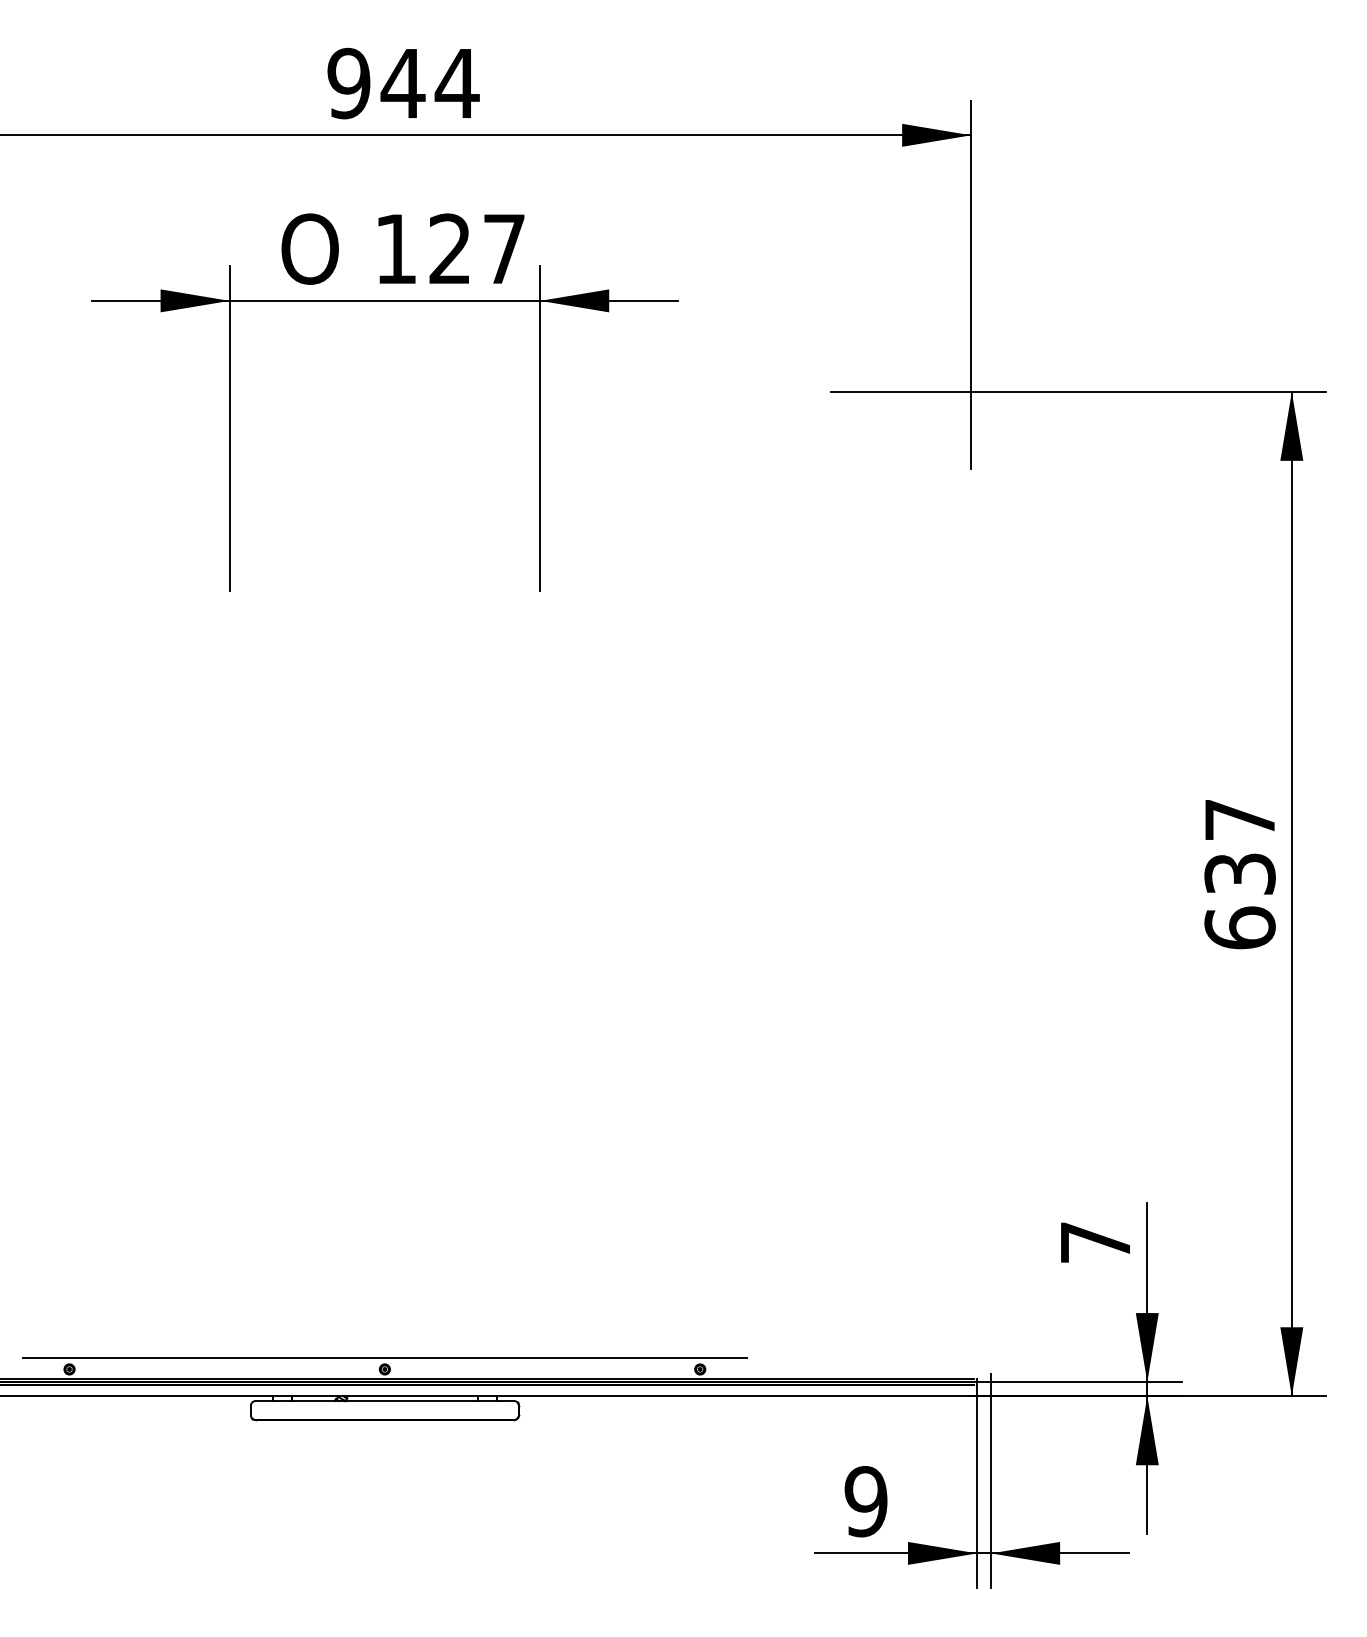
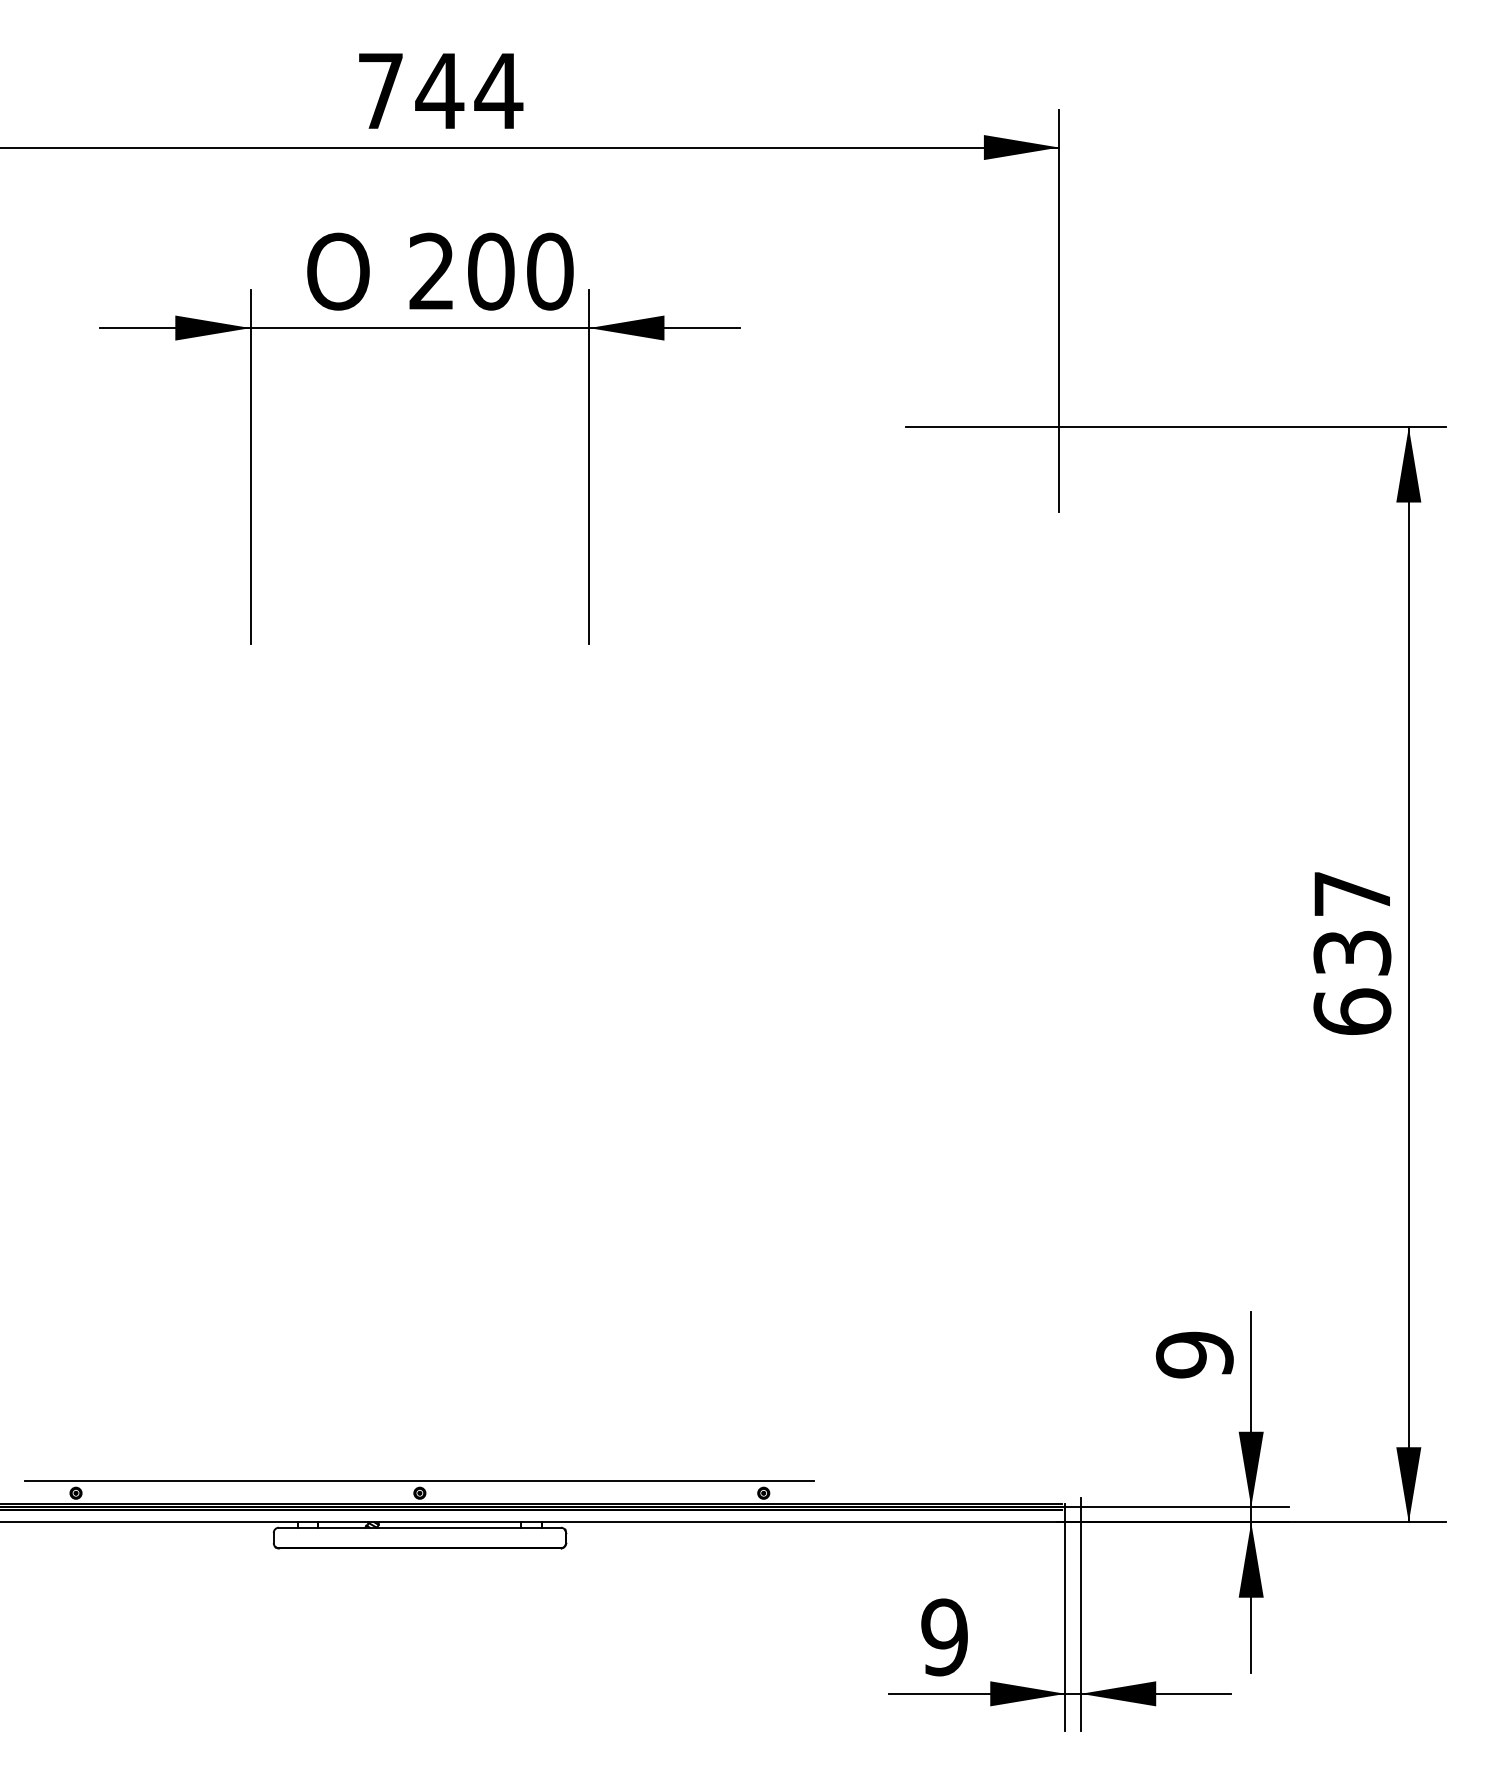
text: (348, 83) -> (380, 91), 944 -> 744
text: (450, 248) -> (491, 271), 127 -> 200
text: (1095, 1242) -> (1194, 1354), 7 -> 9

